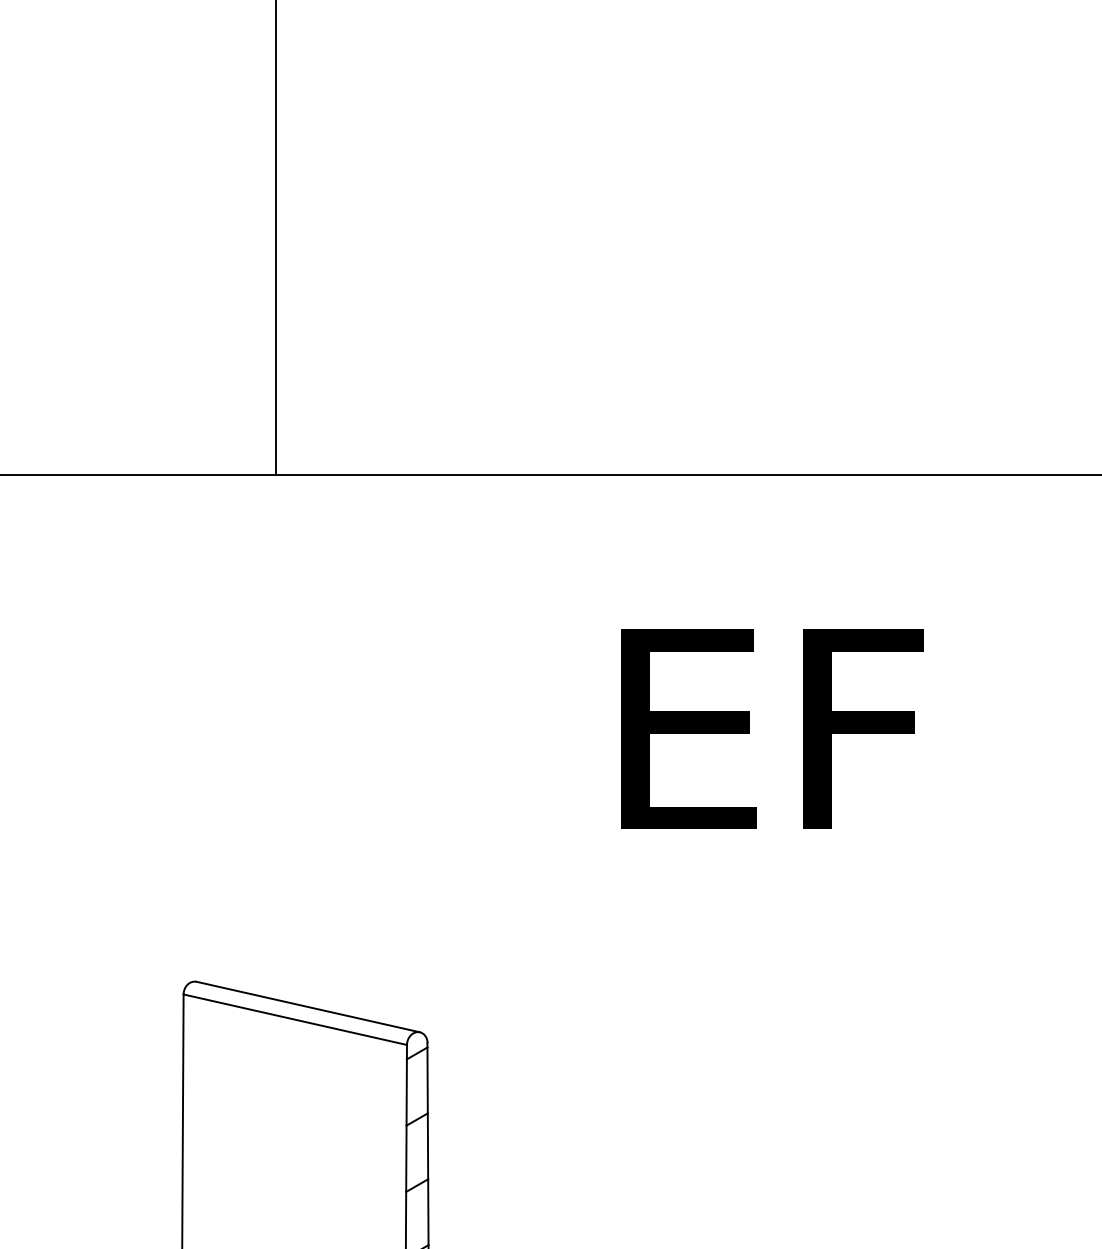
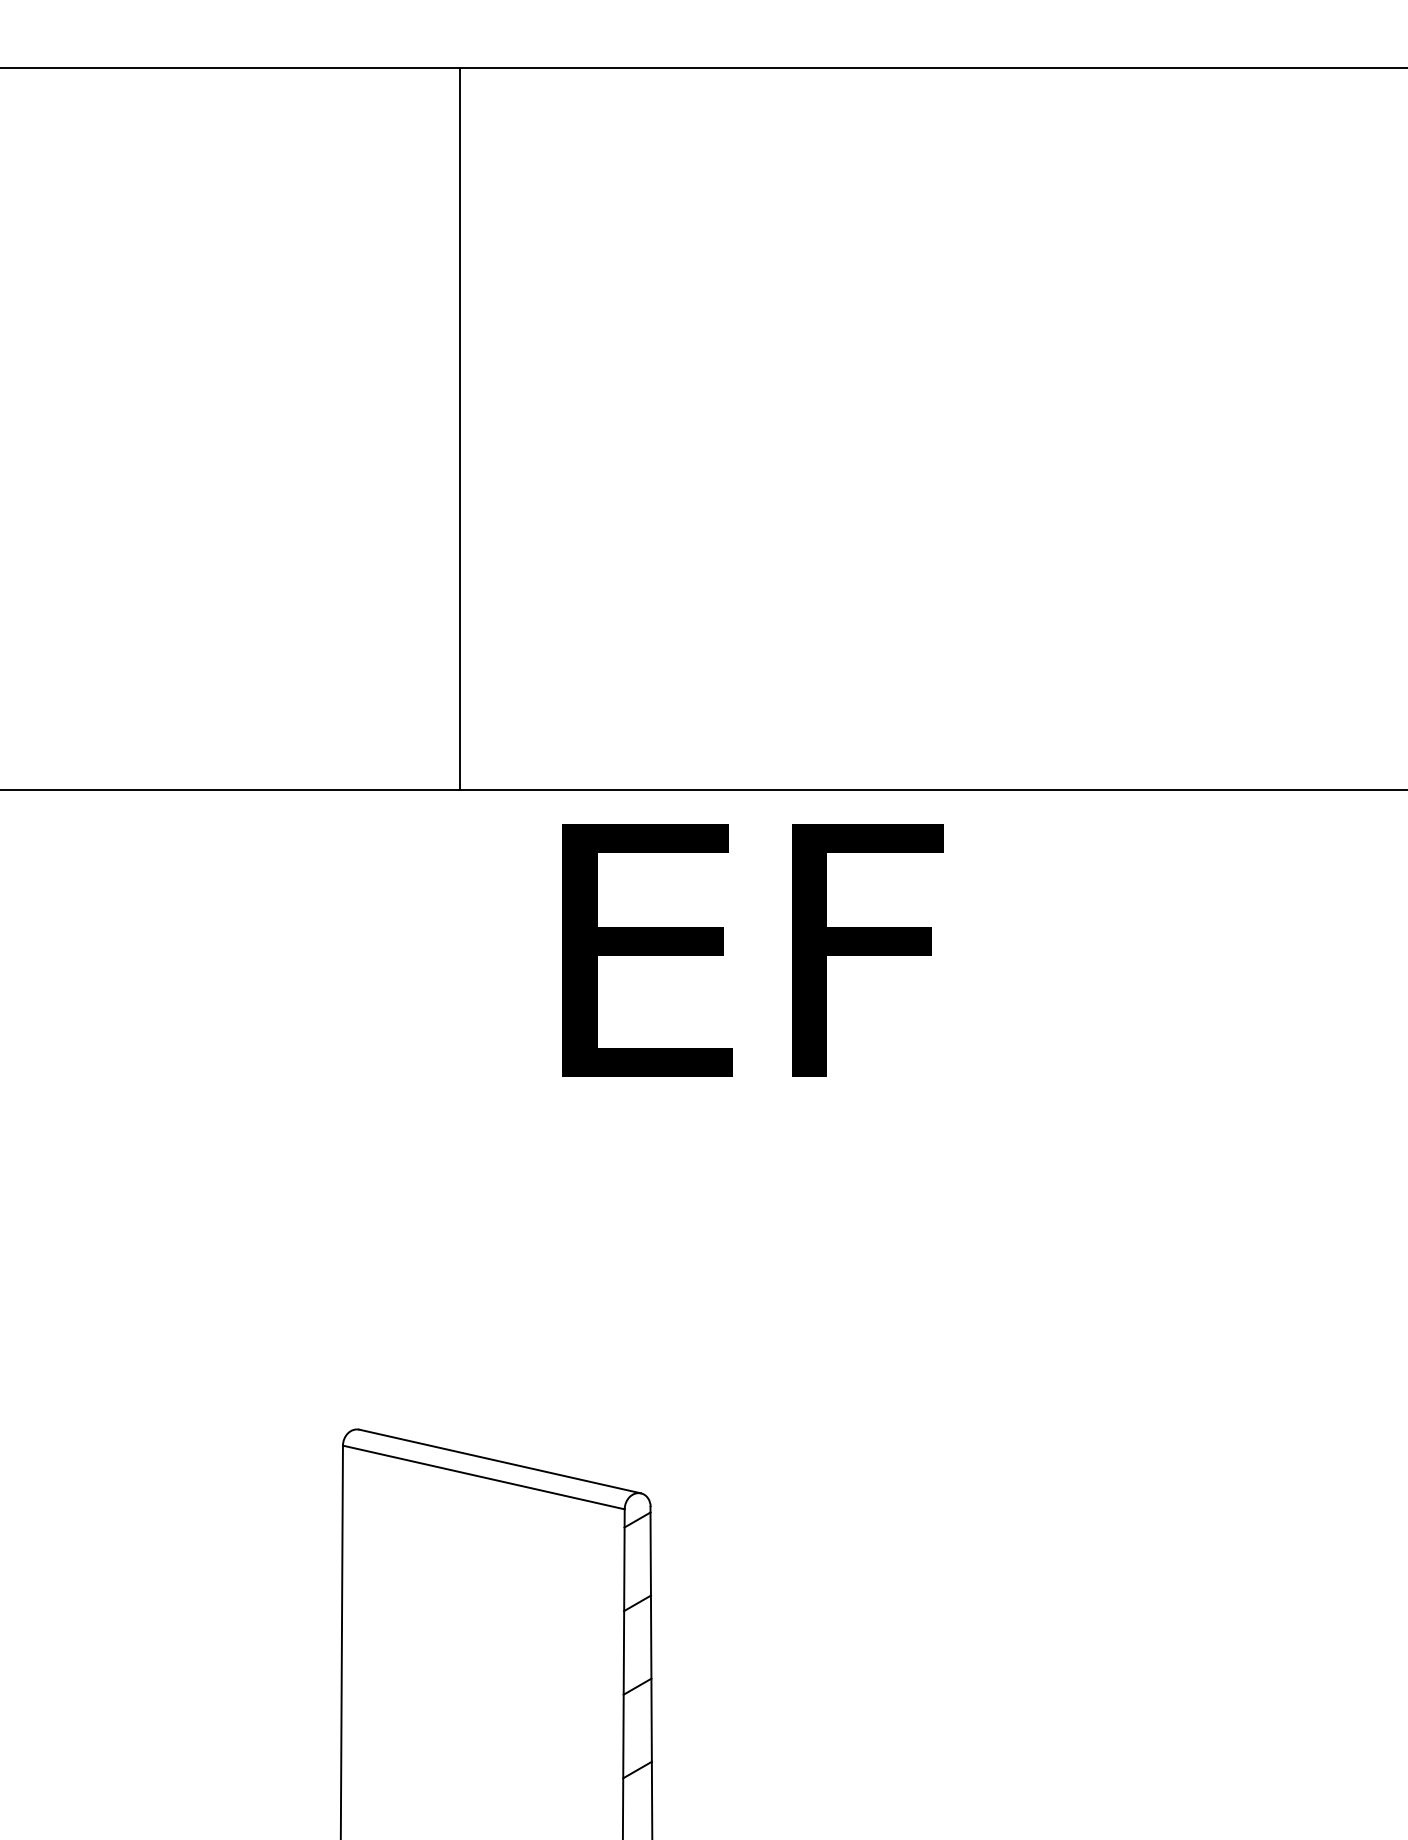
text: (772, 729) -> (752, 950), moved

